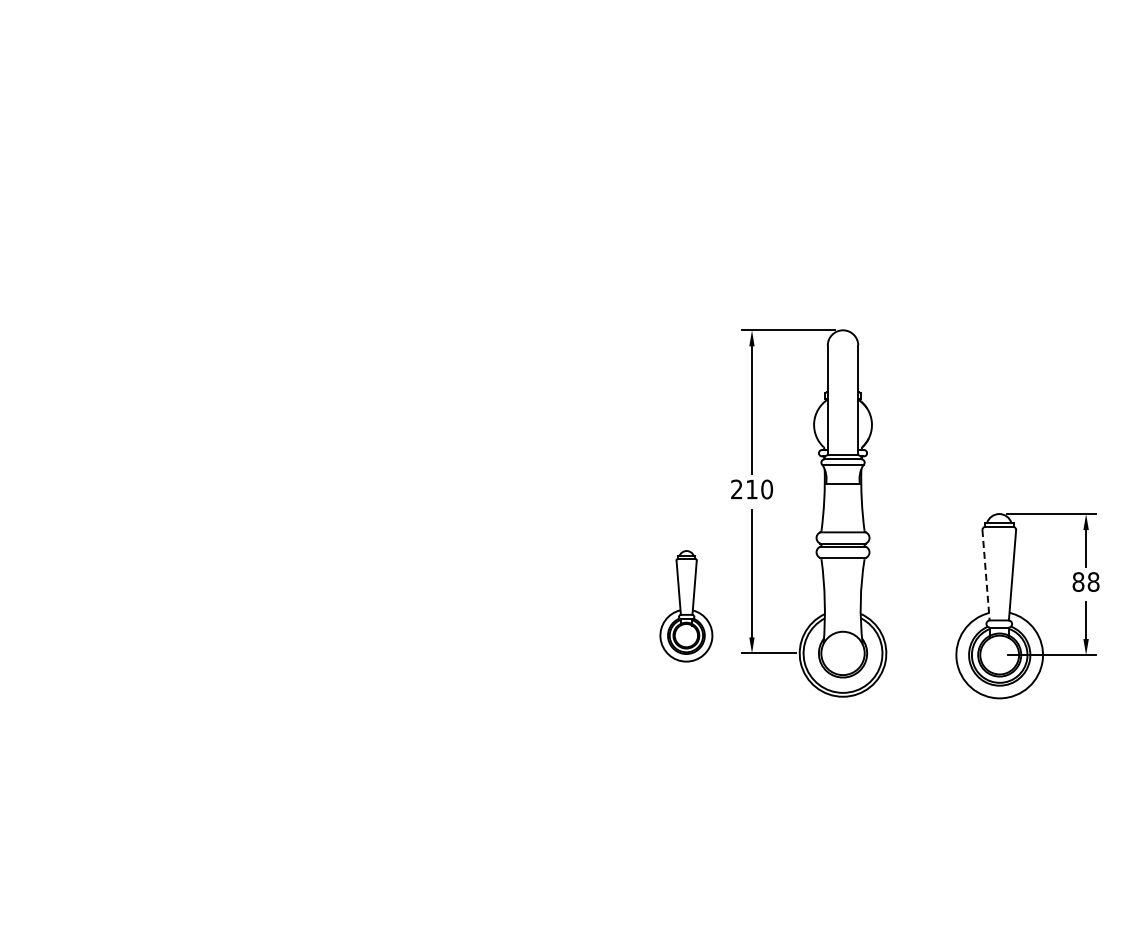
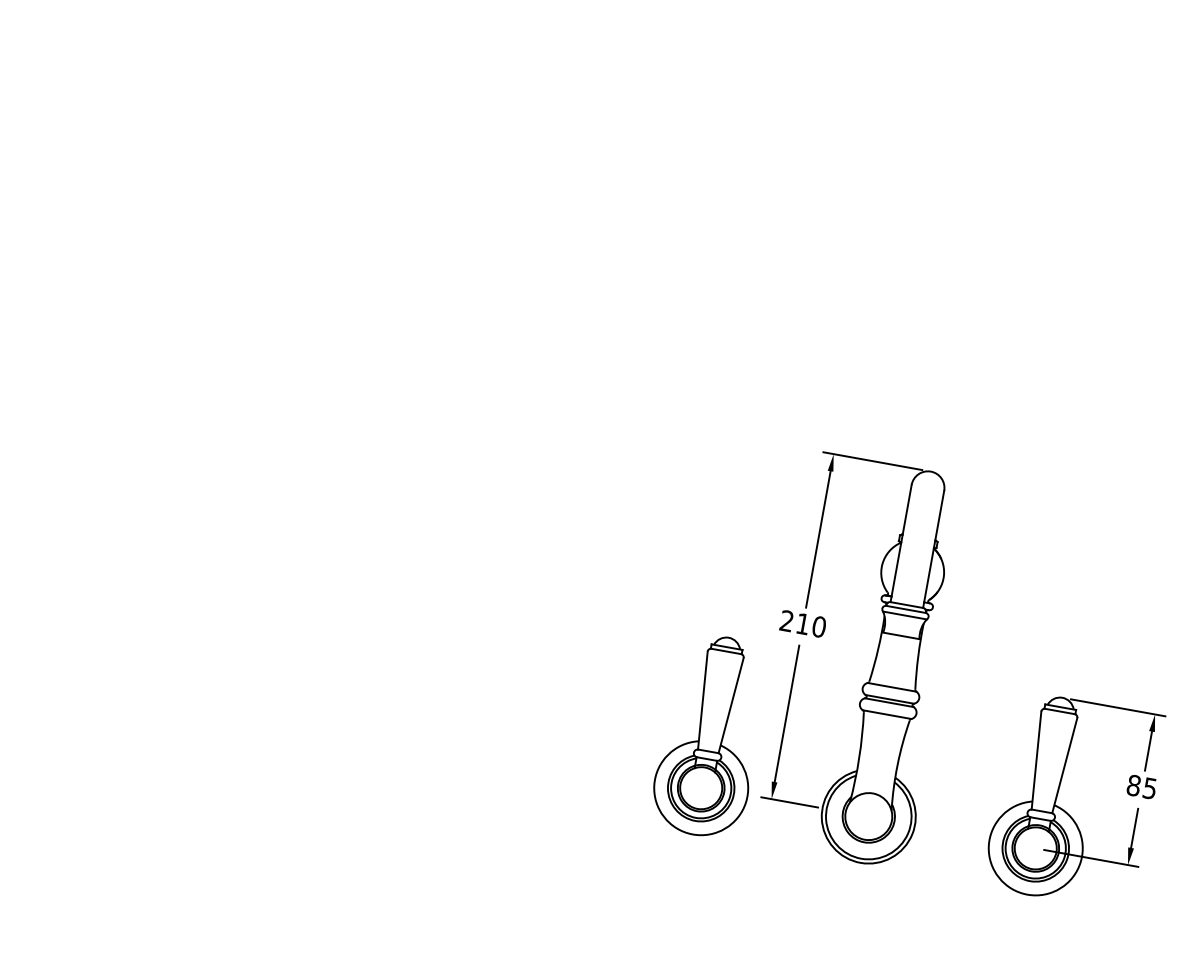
line: (986, 575) -> (1036, 760), dashed -> solid
text: (1093, 581) -> (1150, 787), 88 -> 85
part: (686, 606) -> (710, 736), size x1.67

